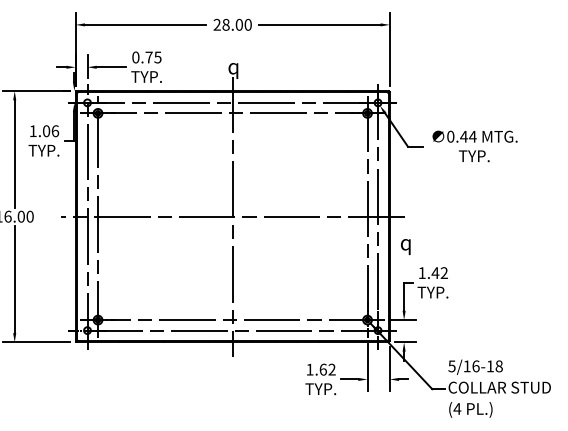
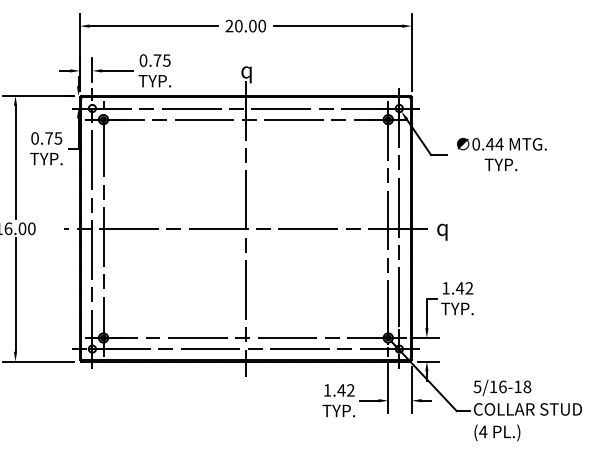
text: (225, 24) -> (238, 25), 28.00 -> 20.00
text: (44, 131) -> (46, 138), 1.06 -> 0.75
text: (405, 246) -> (442, 231), moved
text: (323, 369) -> (341, 390), 1.62 -> 1.42

